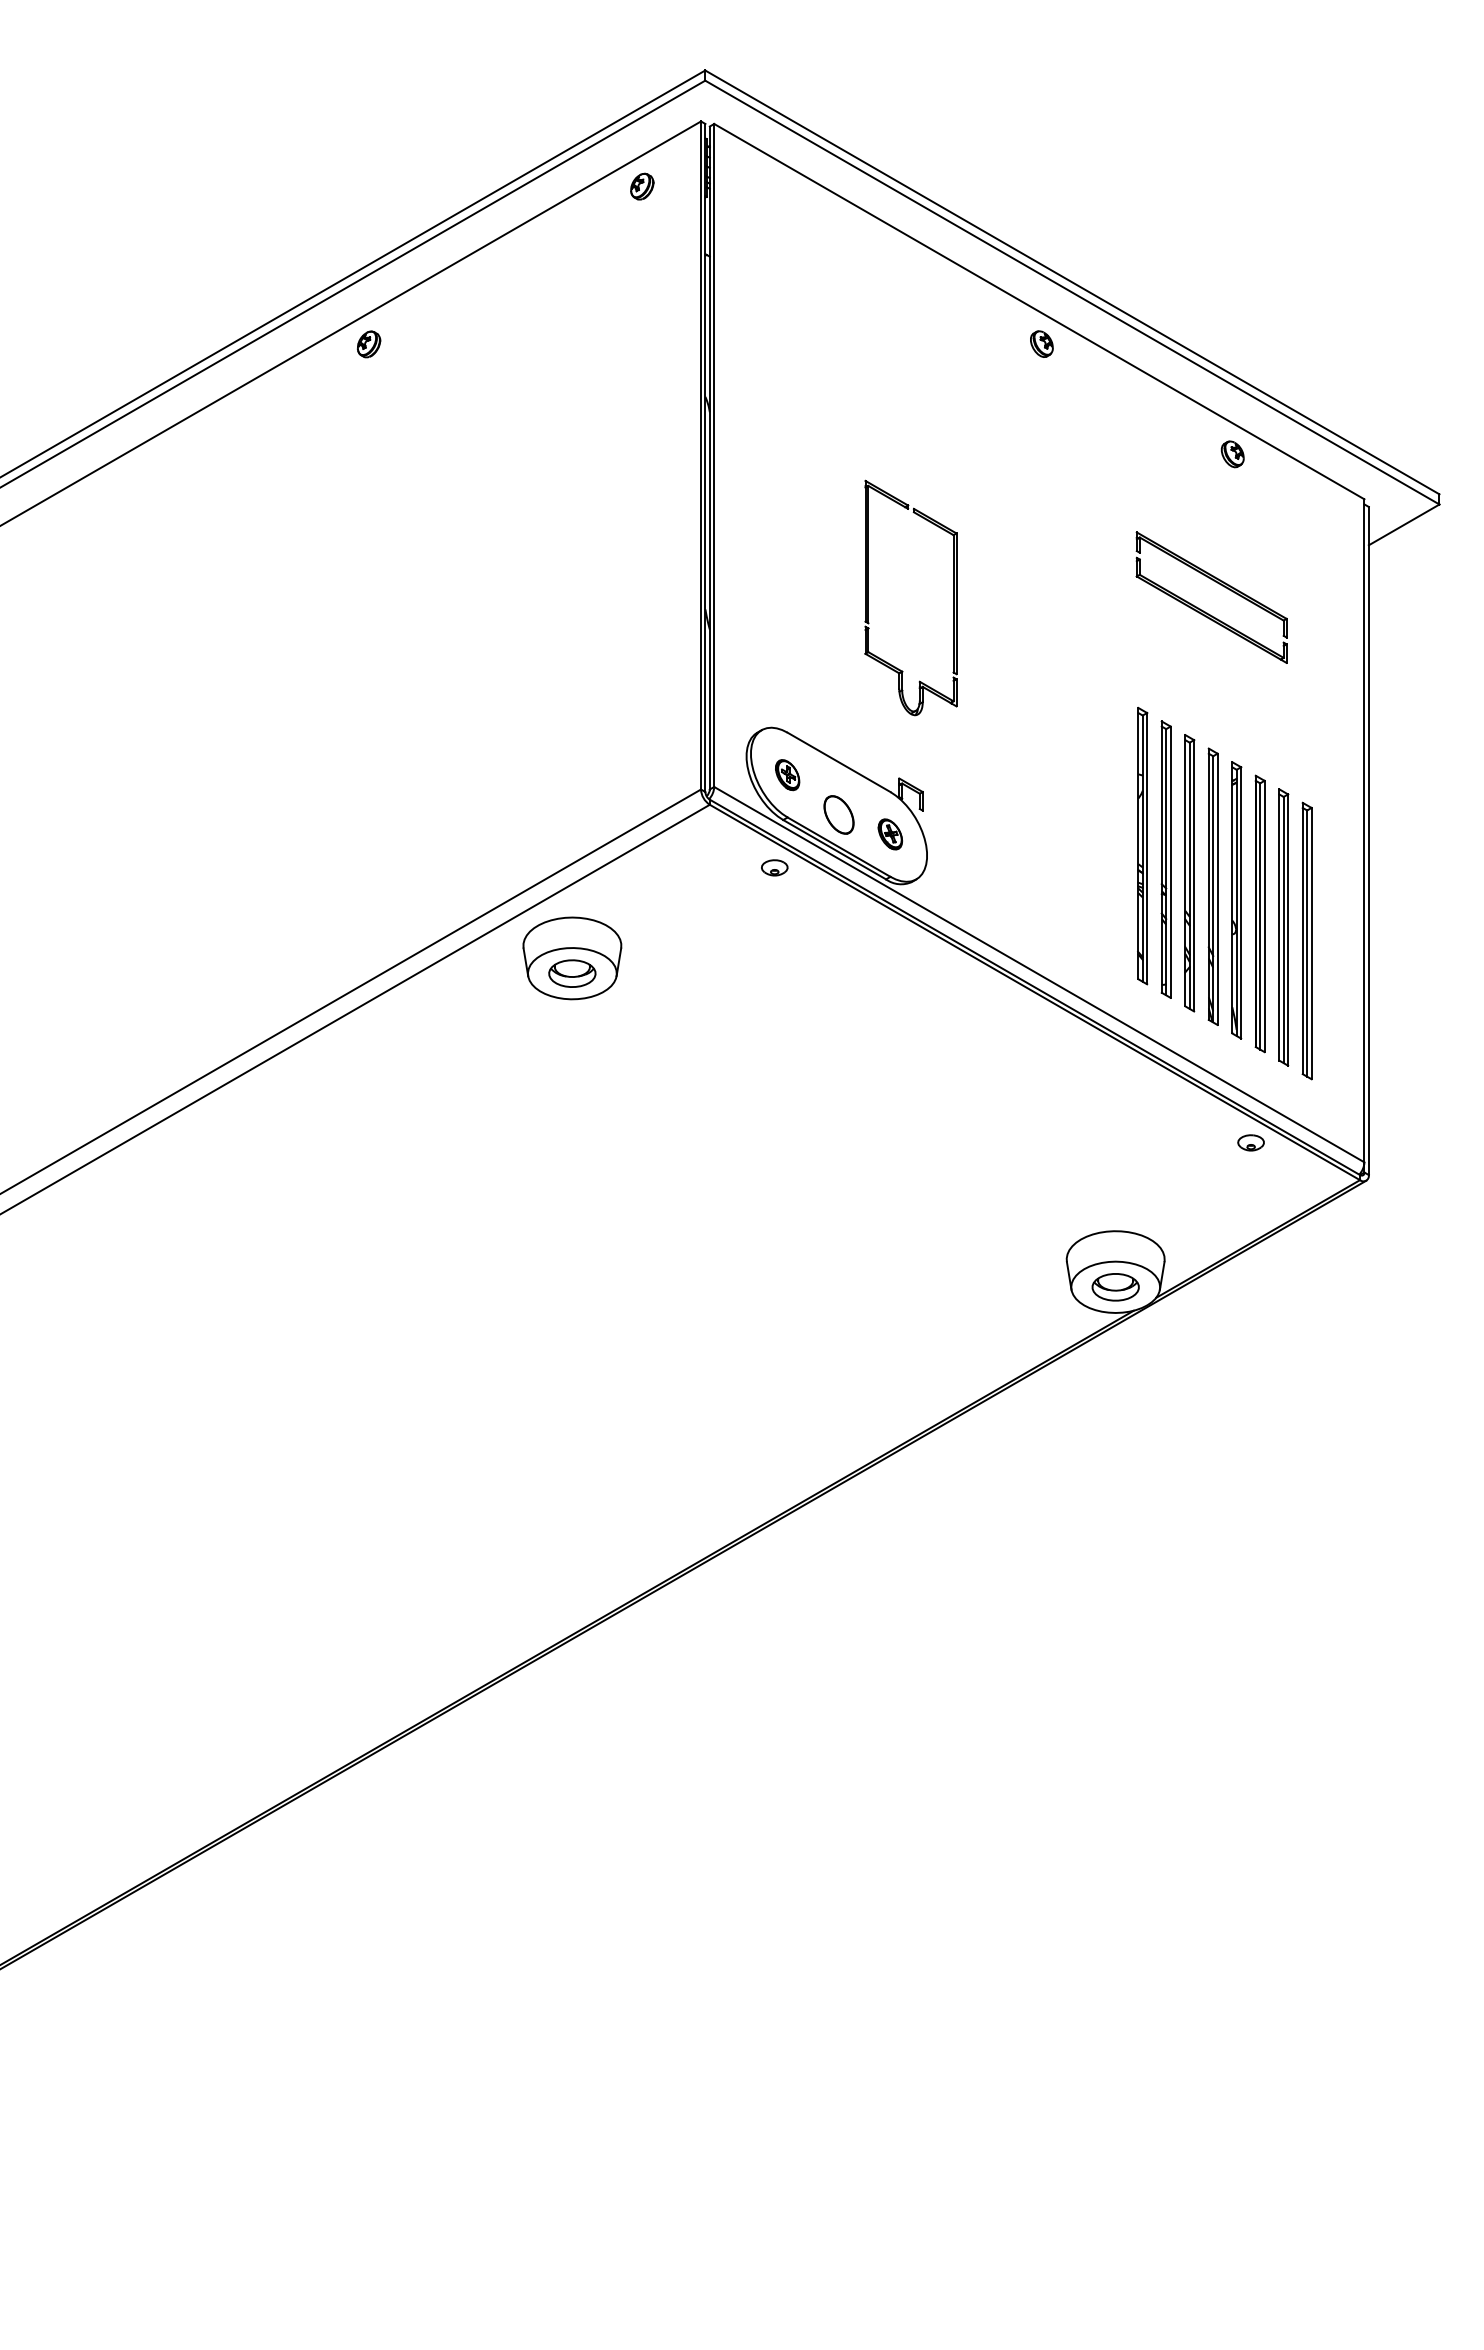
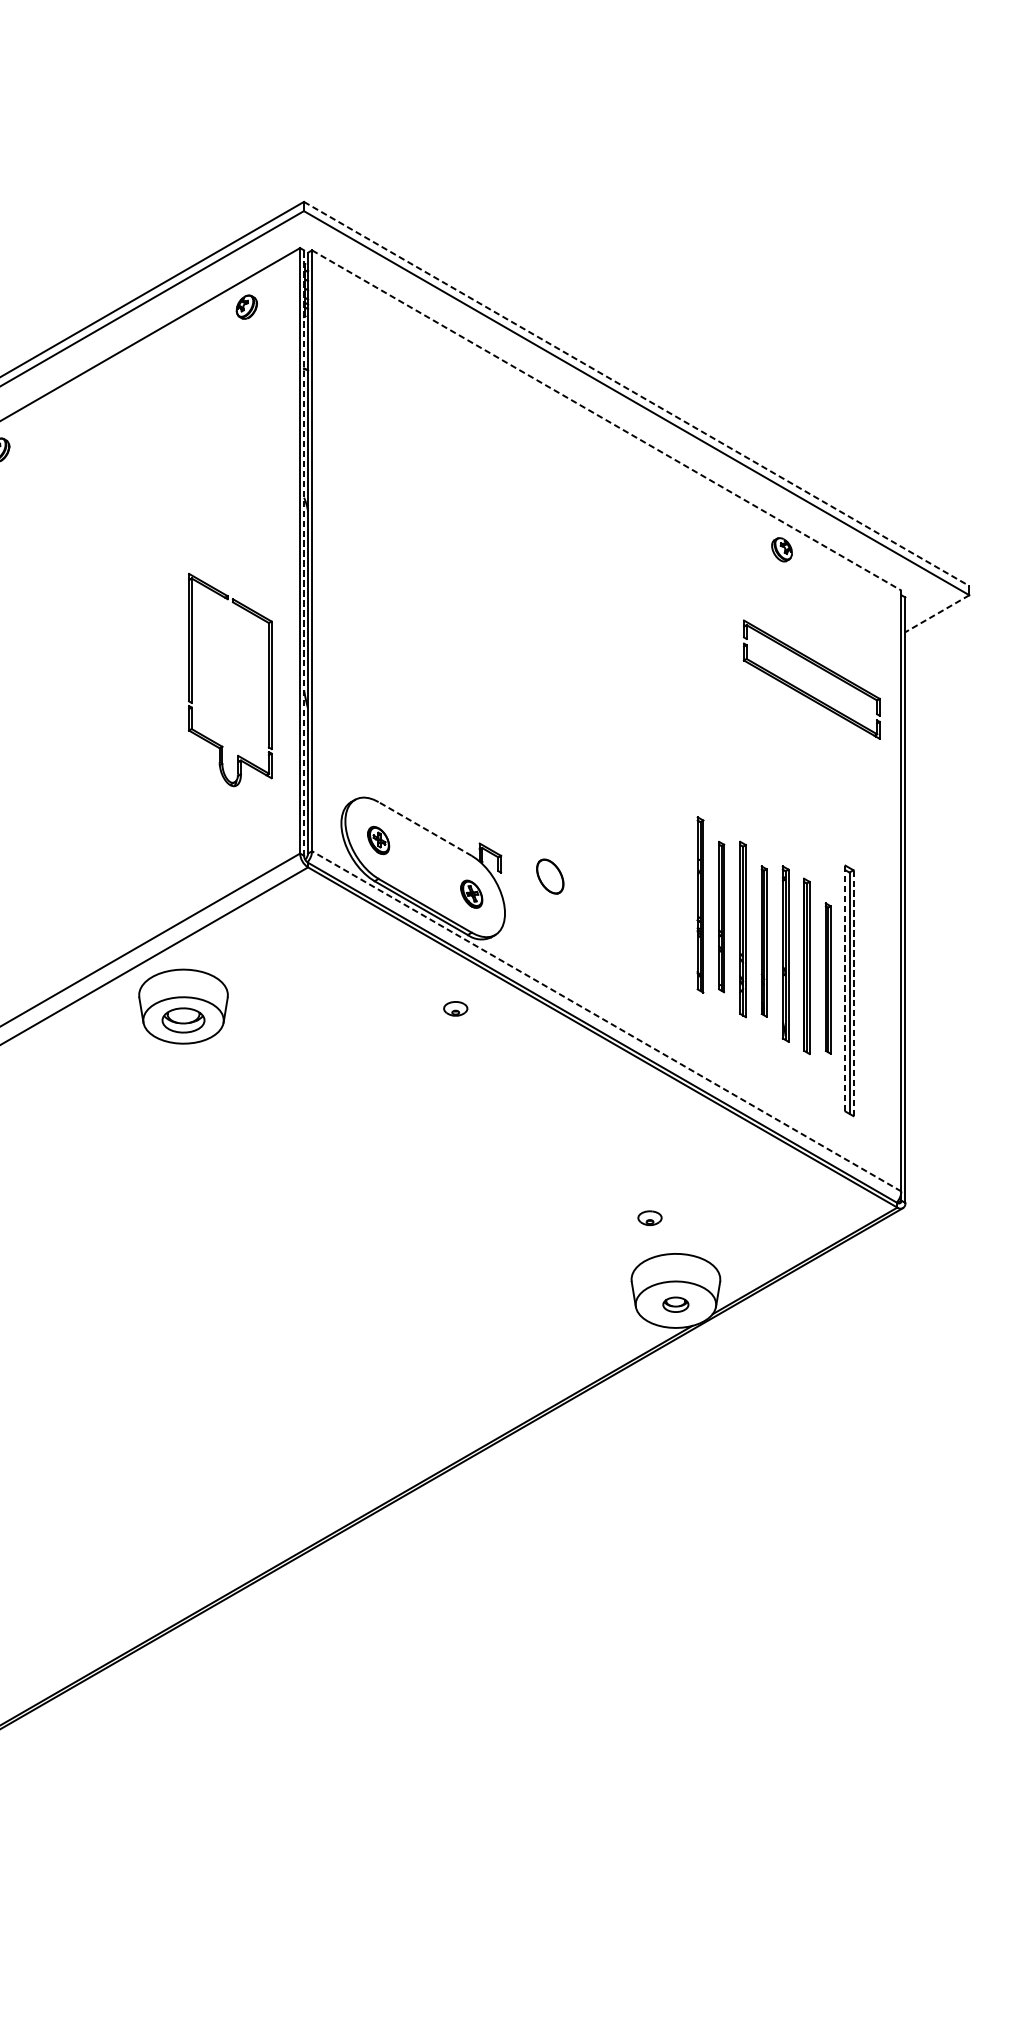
line: (1072, 282) -> (636, 394), solid -> dashed
line: (1039, 311) -> (606, 420), solid -> dashed
part: (1041, 343) -> (608, 449), removed
line: (705, 457) -> (304, 552), solid -> dashed
line: (1404, 524) -> (937, 613), solid -> dashed
part: (1220, 585) -> (819, 668), moved
part: (868, 597) -> (191, 679), moved
line: (838, 762) -> (424, 829), solid -> dashed
part: (838, 814) -> (549, 876), moved
part: (1142, 846) -> (700, 905), size x0.7
part: (1165, 859) -> (721, 916), size x0.6
part: (774, 867) -> (455, 1008), moved
part: (1189, 873) -> (742, 929), size x0.7
part: (1212, 886) -> (763, 941), size x0.6
part: (1236, 900) -> (785, 954), size x0.7
part: (1259, 913) -> (806, 965), size x0.7
part: (1283, 927) -> (828, 978), size x0.6
line: (1302, 938) -> (845, 988), solid -> dashed
line: (1311, 943) -> (853, 993), solid -> dashed
line: (1038, 974) -> (605, 1021), solid -> dashed
part: (1250, 1142) -> (649, 1217), moved
part: (1115, 1287) -> (675, 1304), size x0.6

